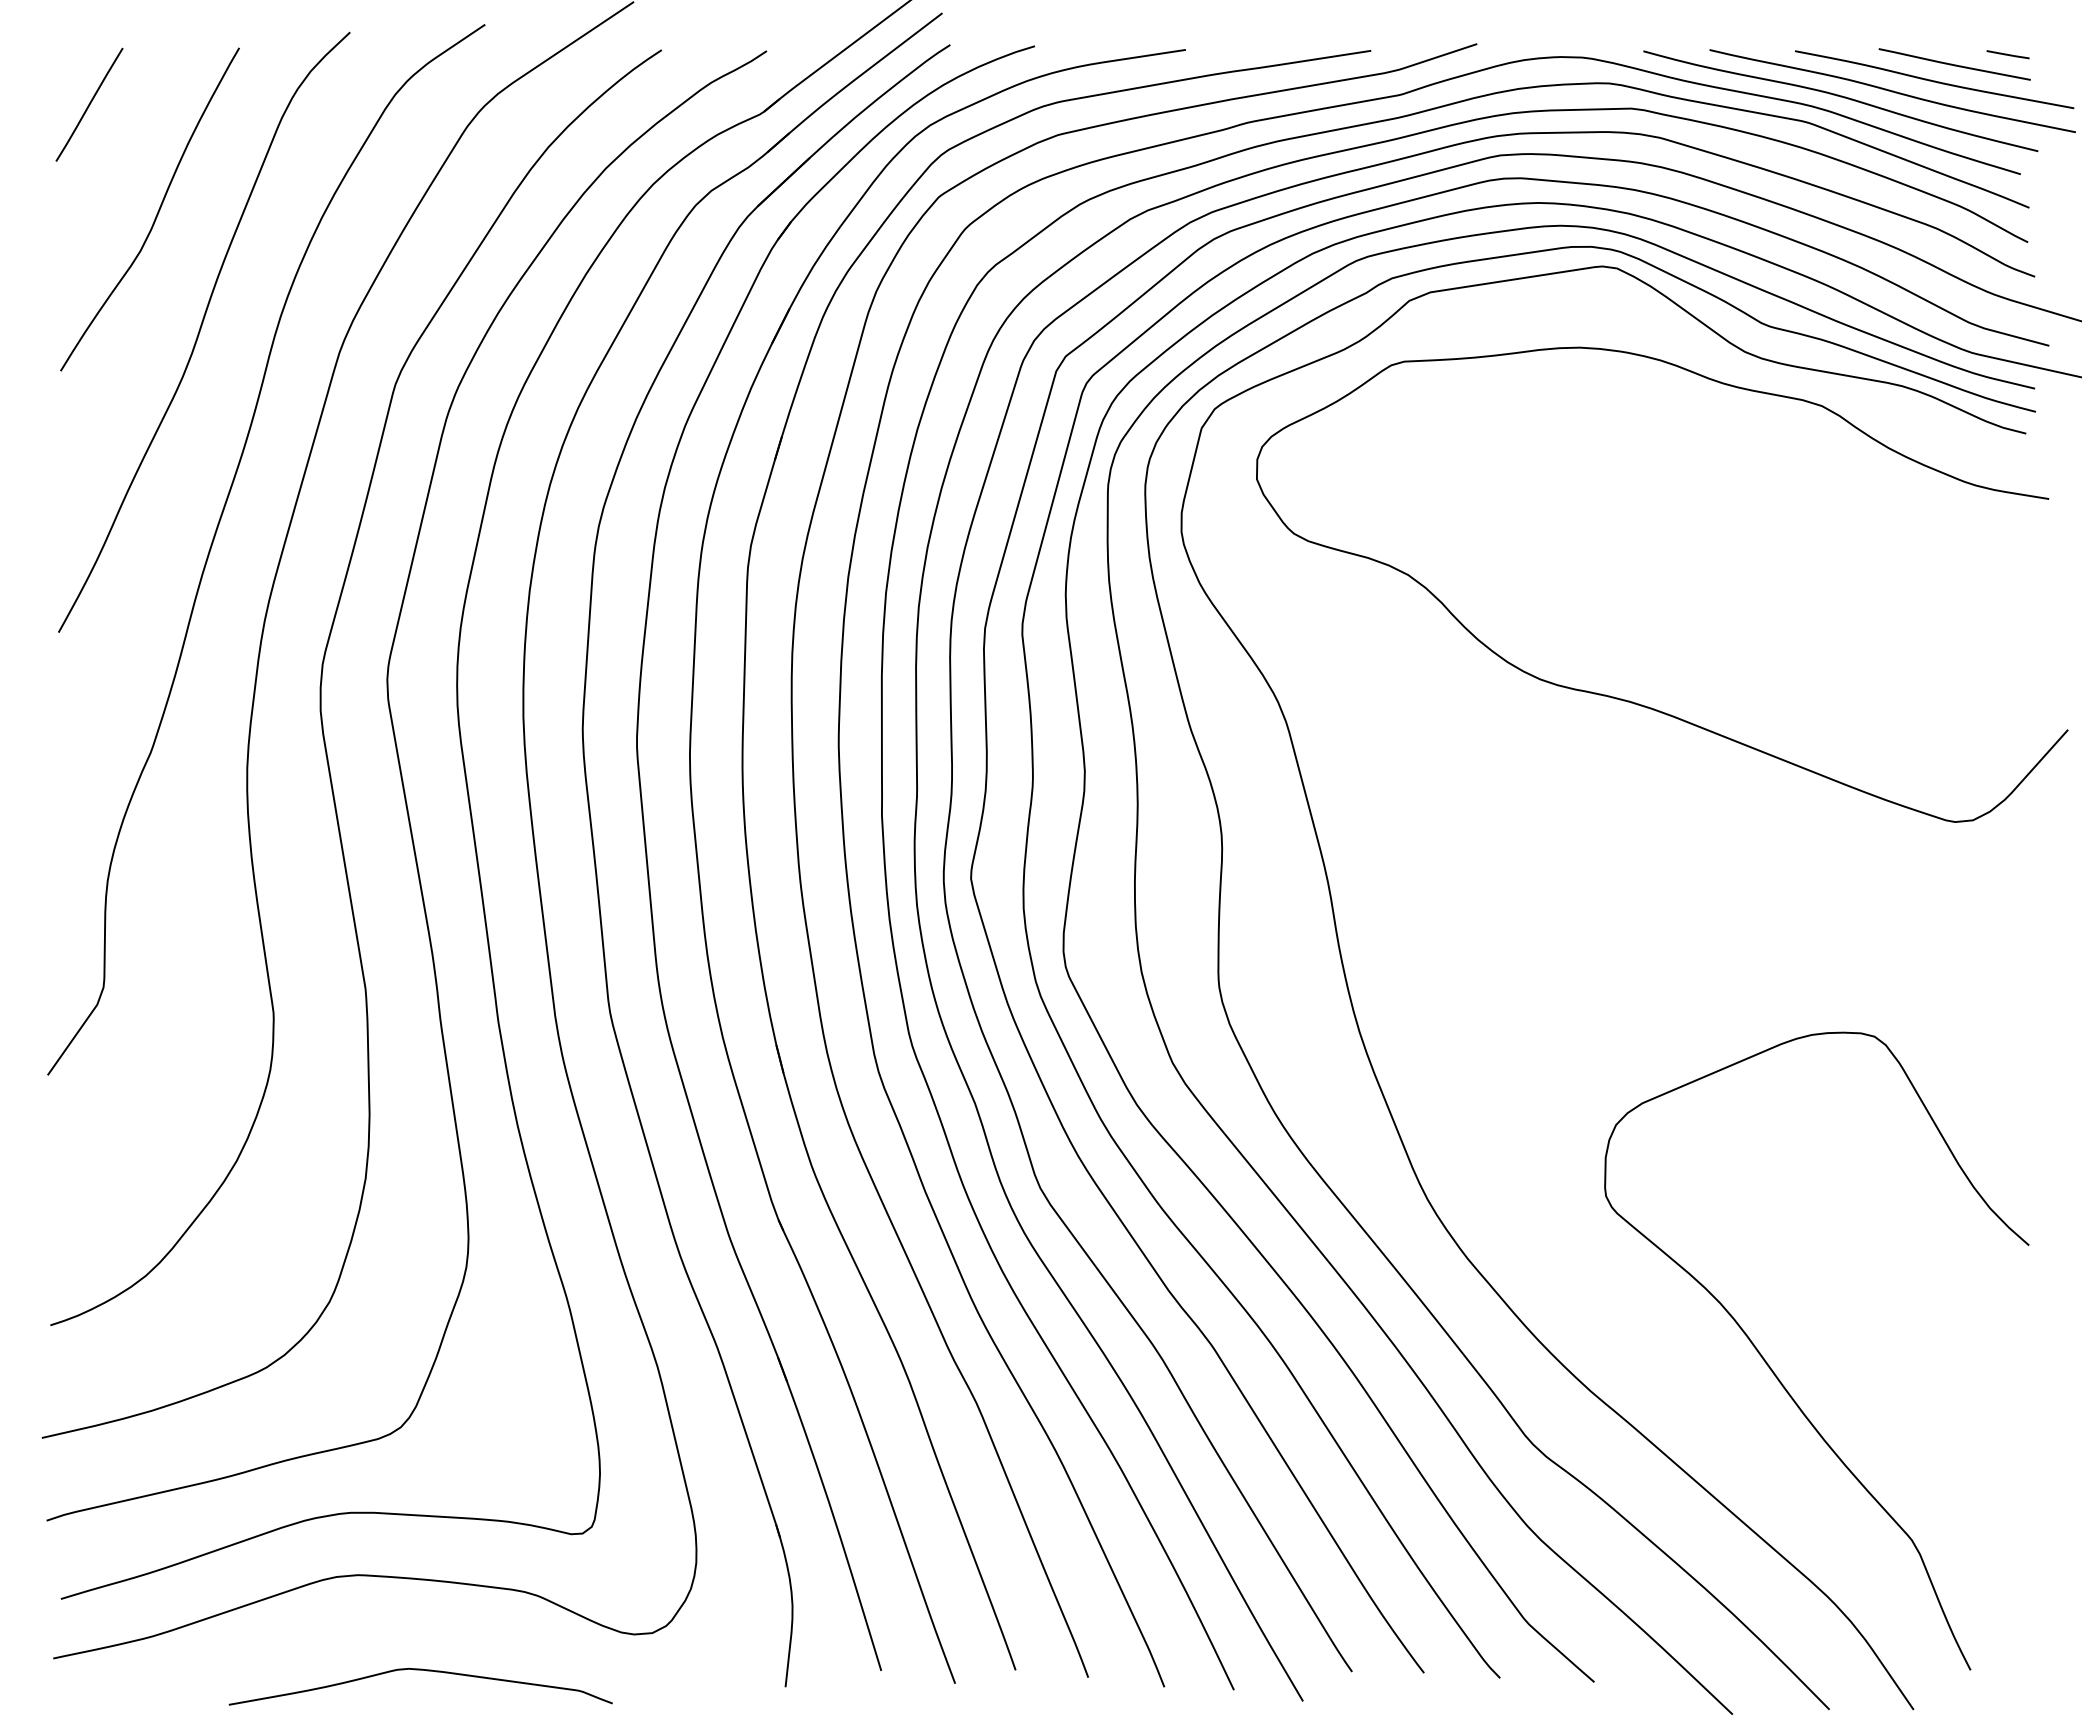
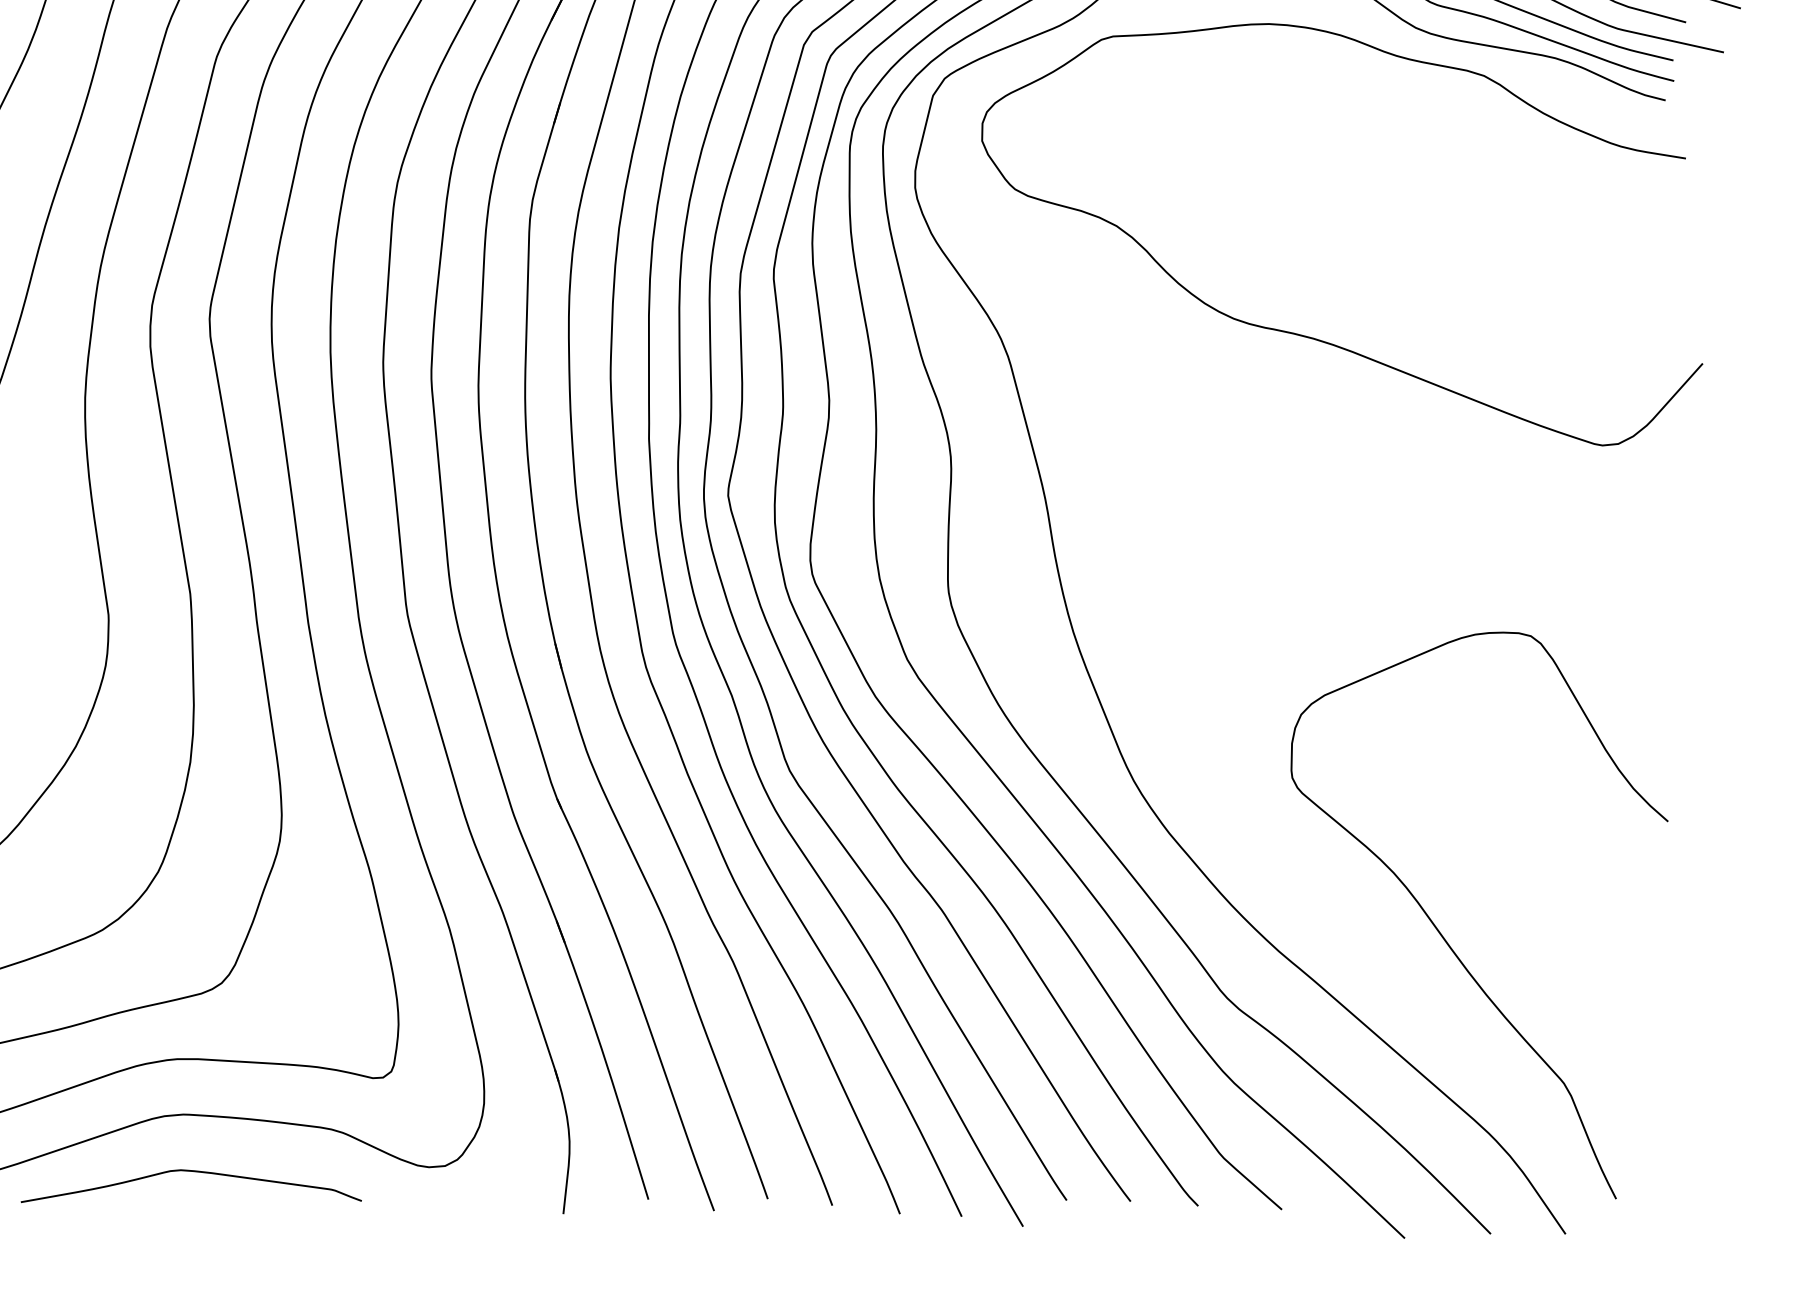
curve: (420, 1670) -> (191, 1171), moved

